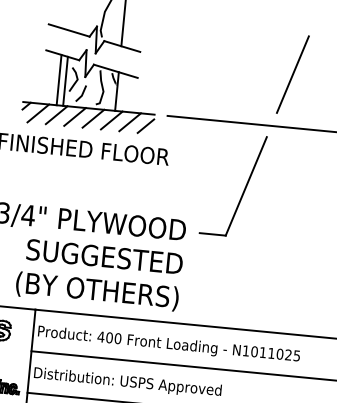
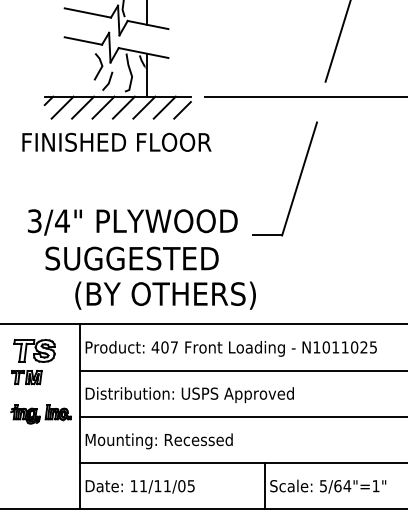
line: (58, 79) -> (81, 68), removed
line: (65, 81) -> (89, 69), removed
part: (244, 188) -> (297, 181), moved
text: (104, 256) -> (131, 258), moved
text: (97, 291) -> (165, 295), moved
text: (118, 338) -> (174, 347), 400 -> 407

